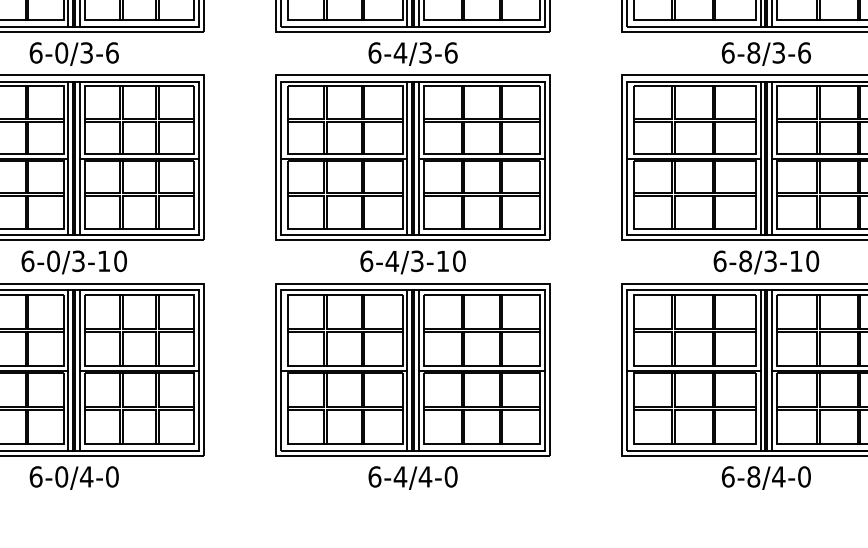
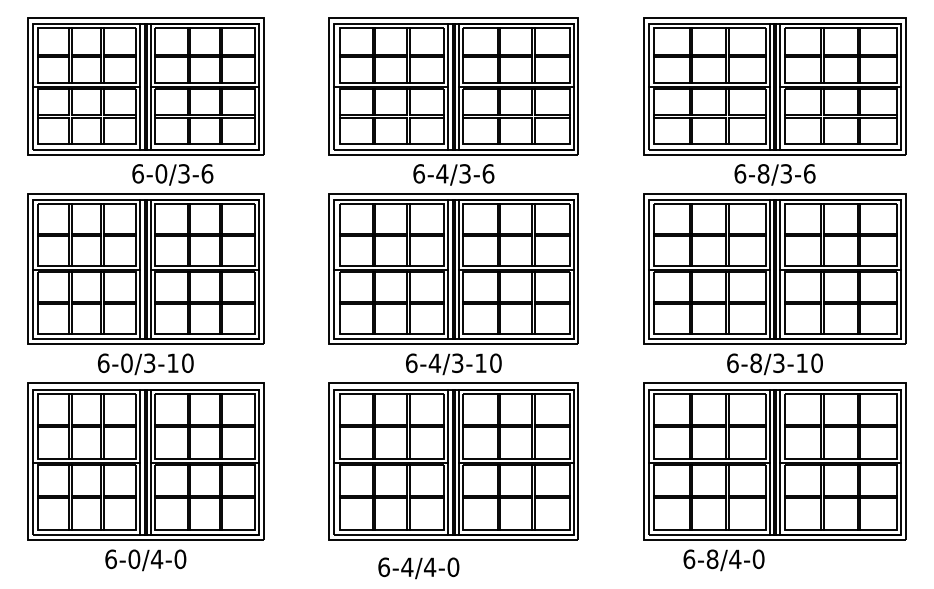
text: (73, 53) -> (172, 174), moved
text: (412, 478) -> (418, 568), moved
text: (765, 478) -> (723, 560), moved

